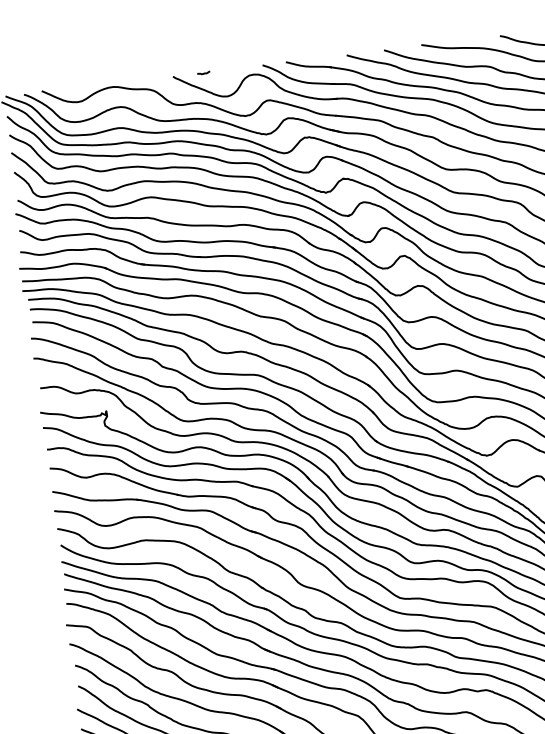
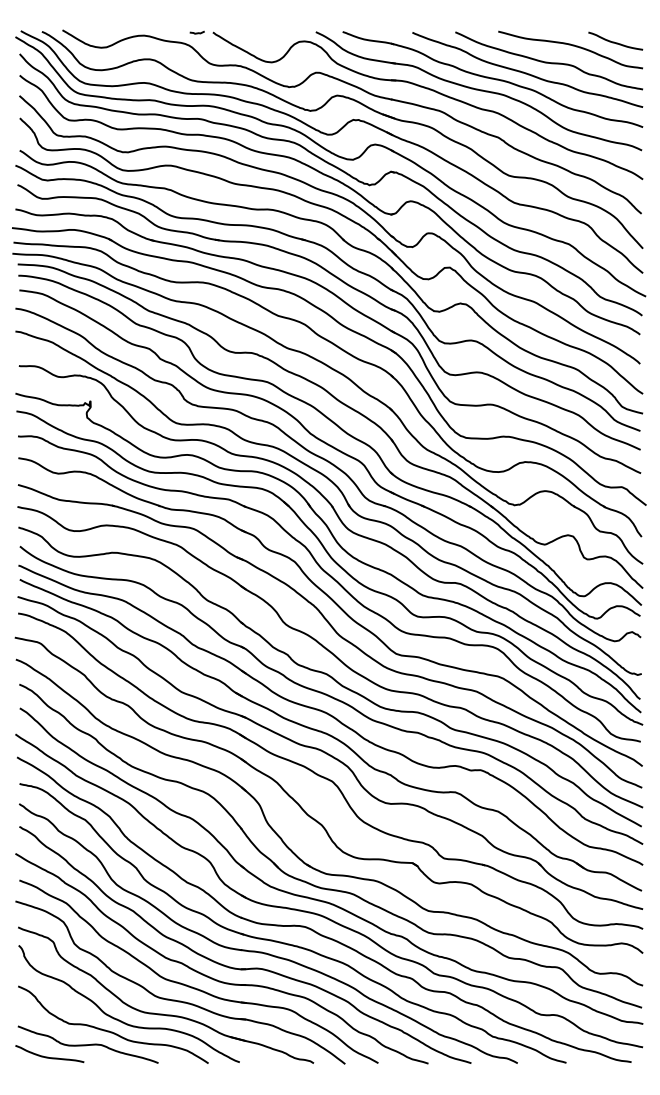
curve: (203, 73) -> (196, 32), moved

